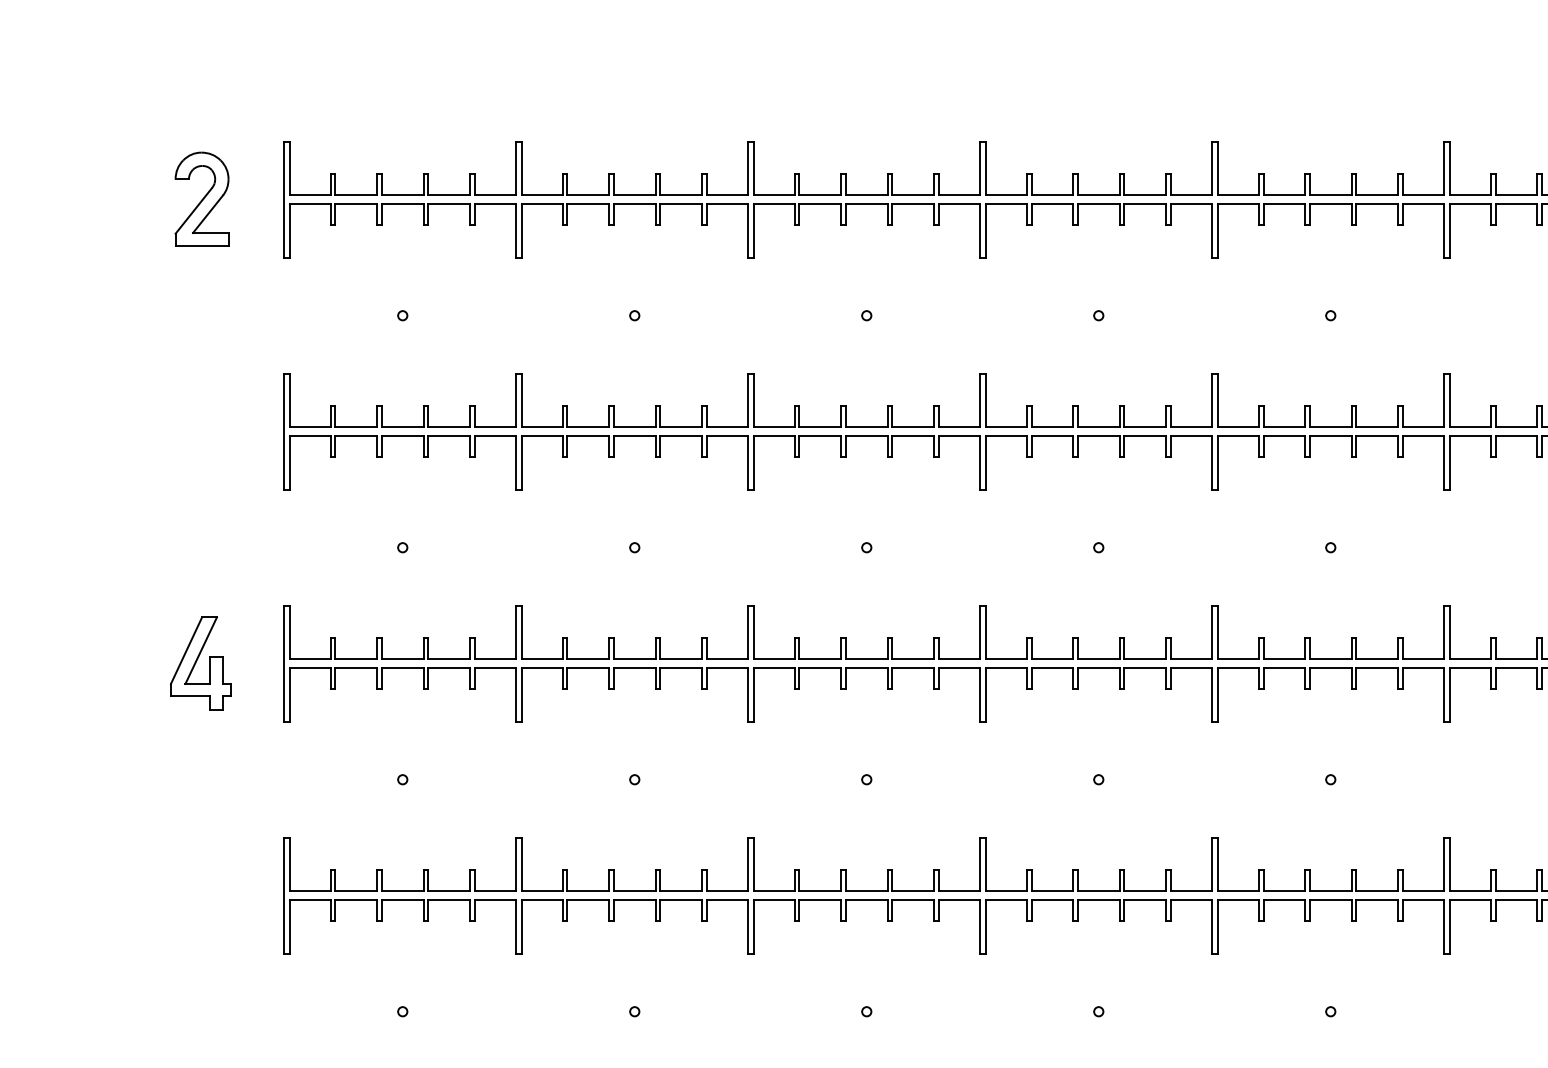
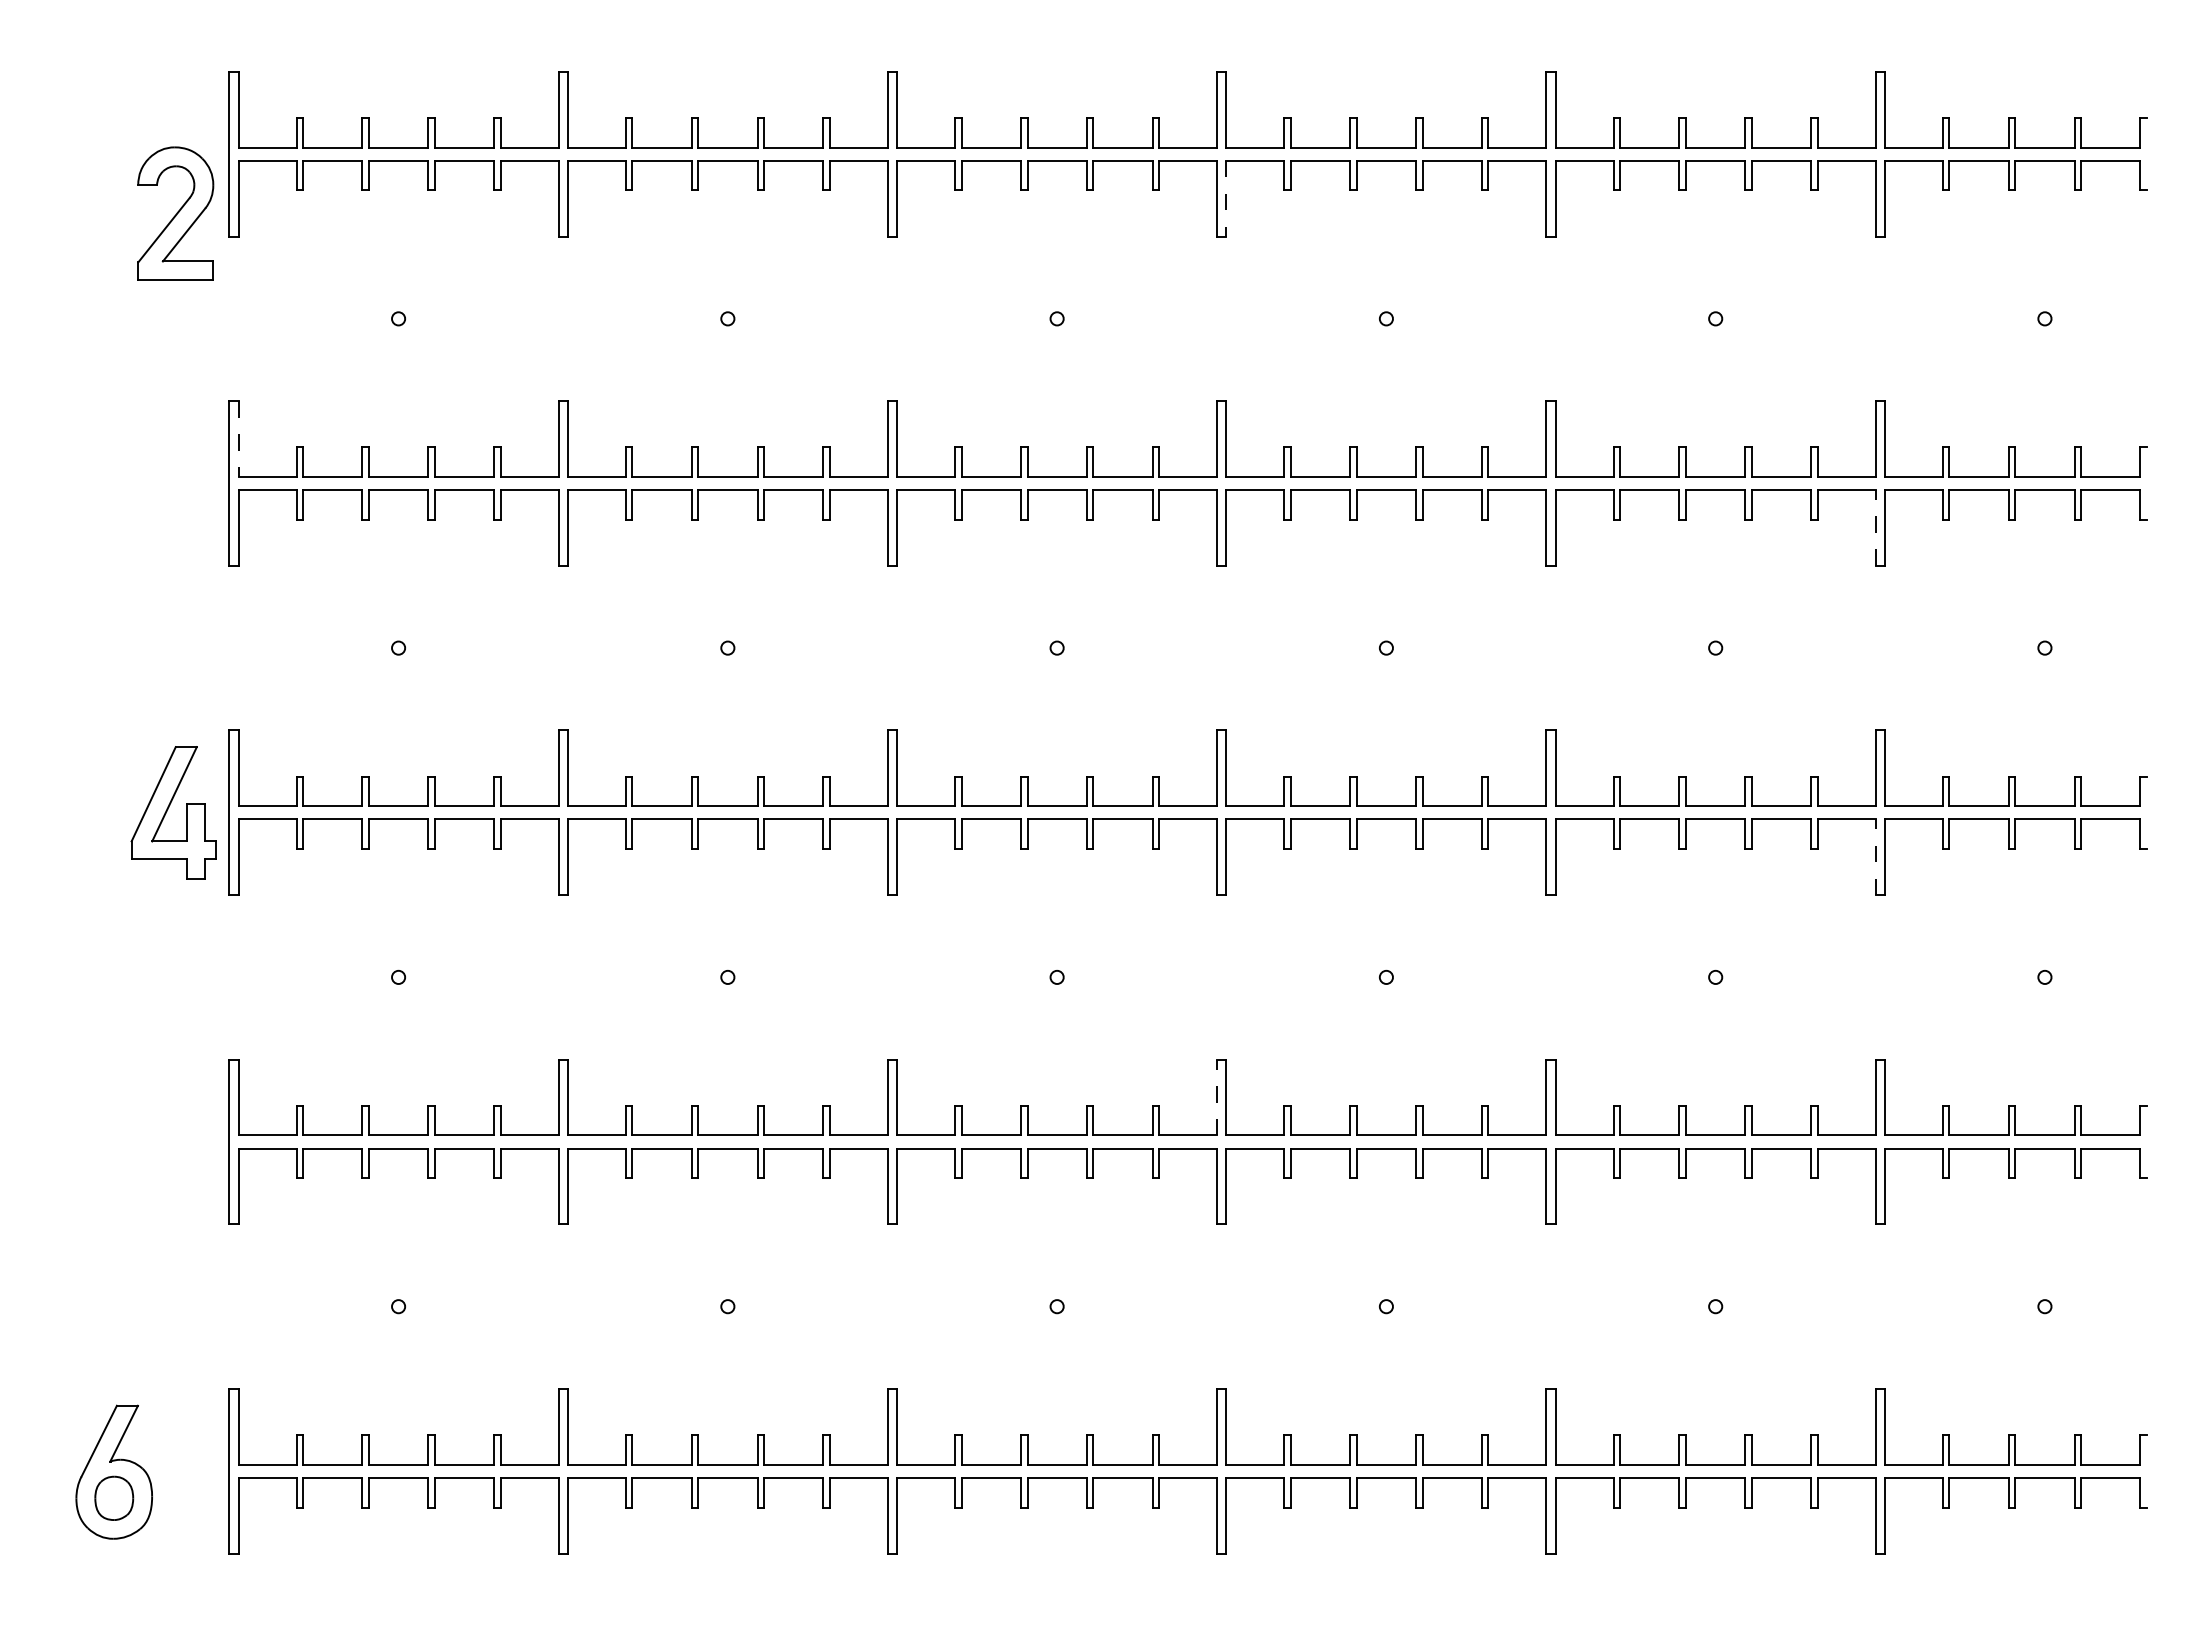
part: (201, 199) -> (175, 213), moved
line: (986, 230) -> (1226, 198), solid -> dashed
line: (289, 400) -> (238, 439), solid -> dashed
line: (1443, 462) -> (1875, 527), solid -> dashed
part: (200, 663) -> (173, 812), moved
line: (1443, 695) -> (1875, 857), solid -> dashed
line: (979, 864) -> (1217, 1097), solid -> dashed

